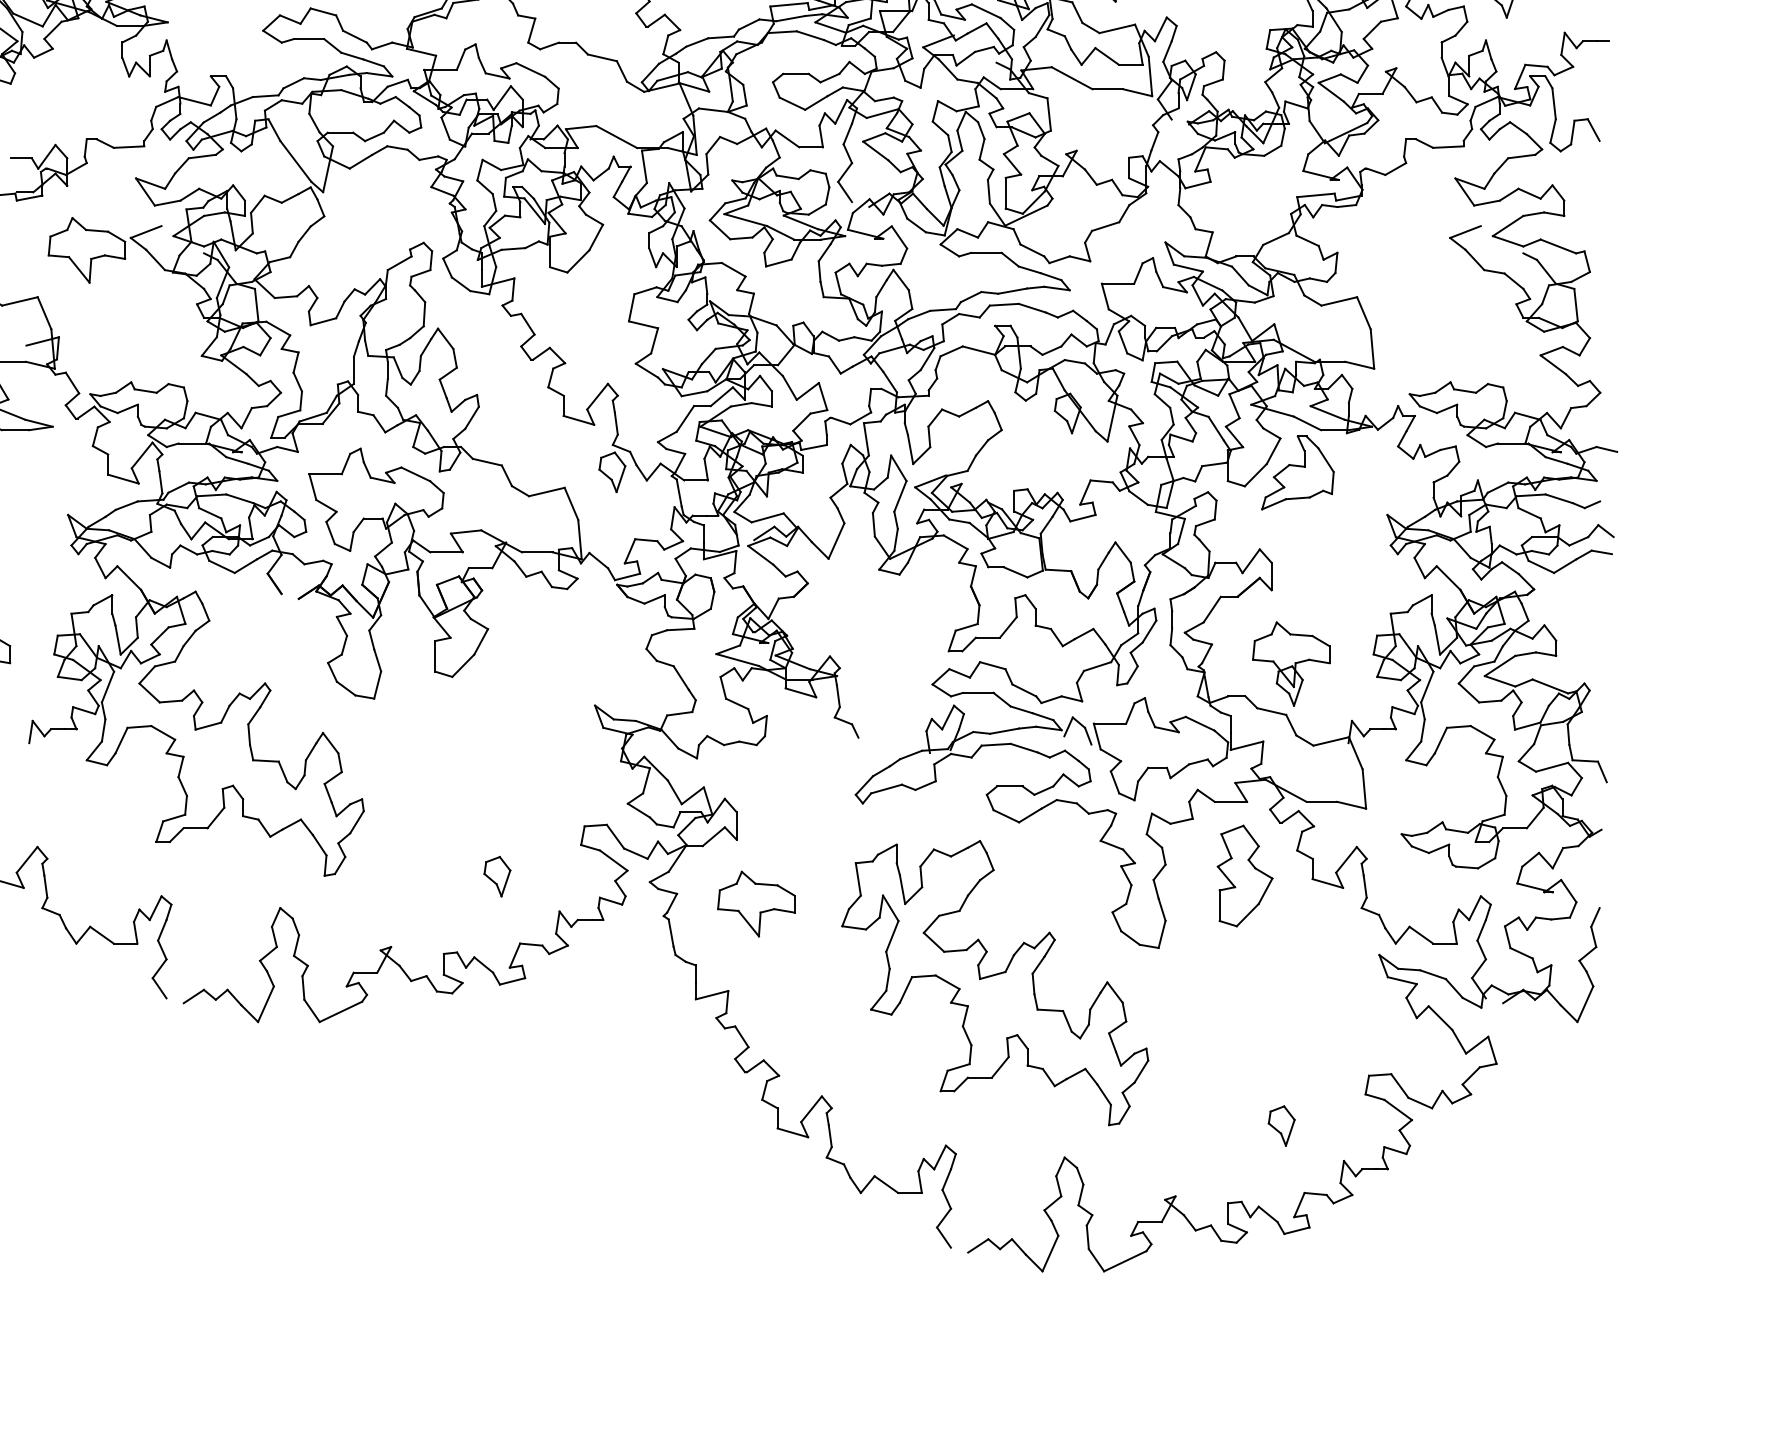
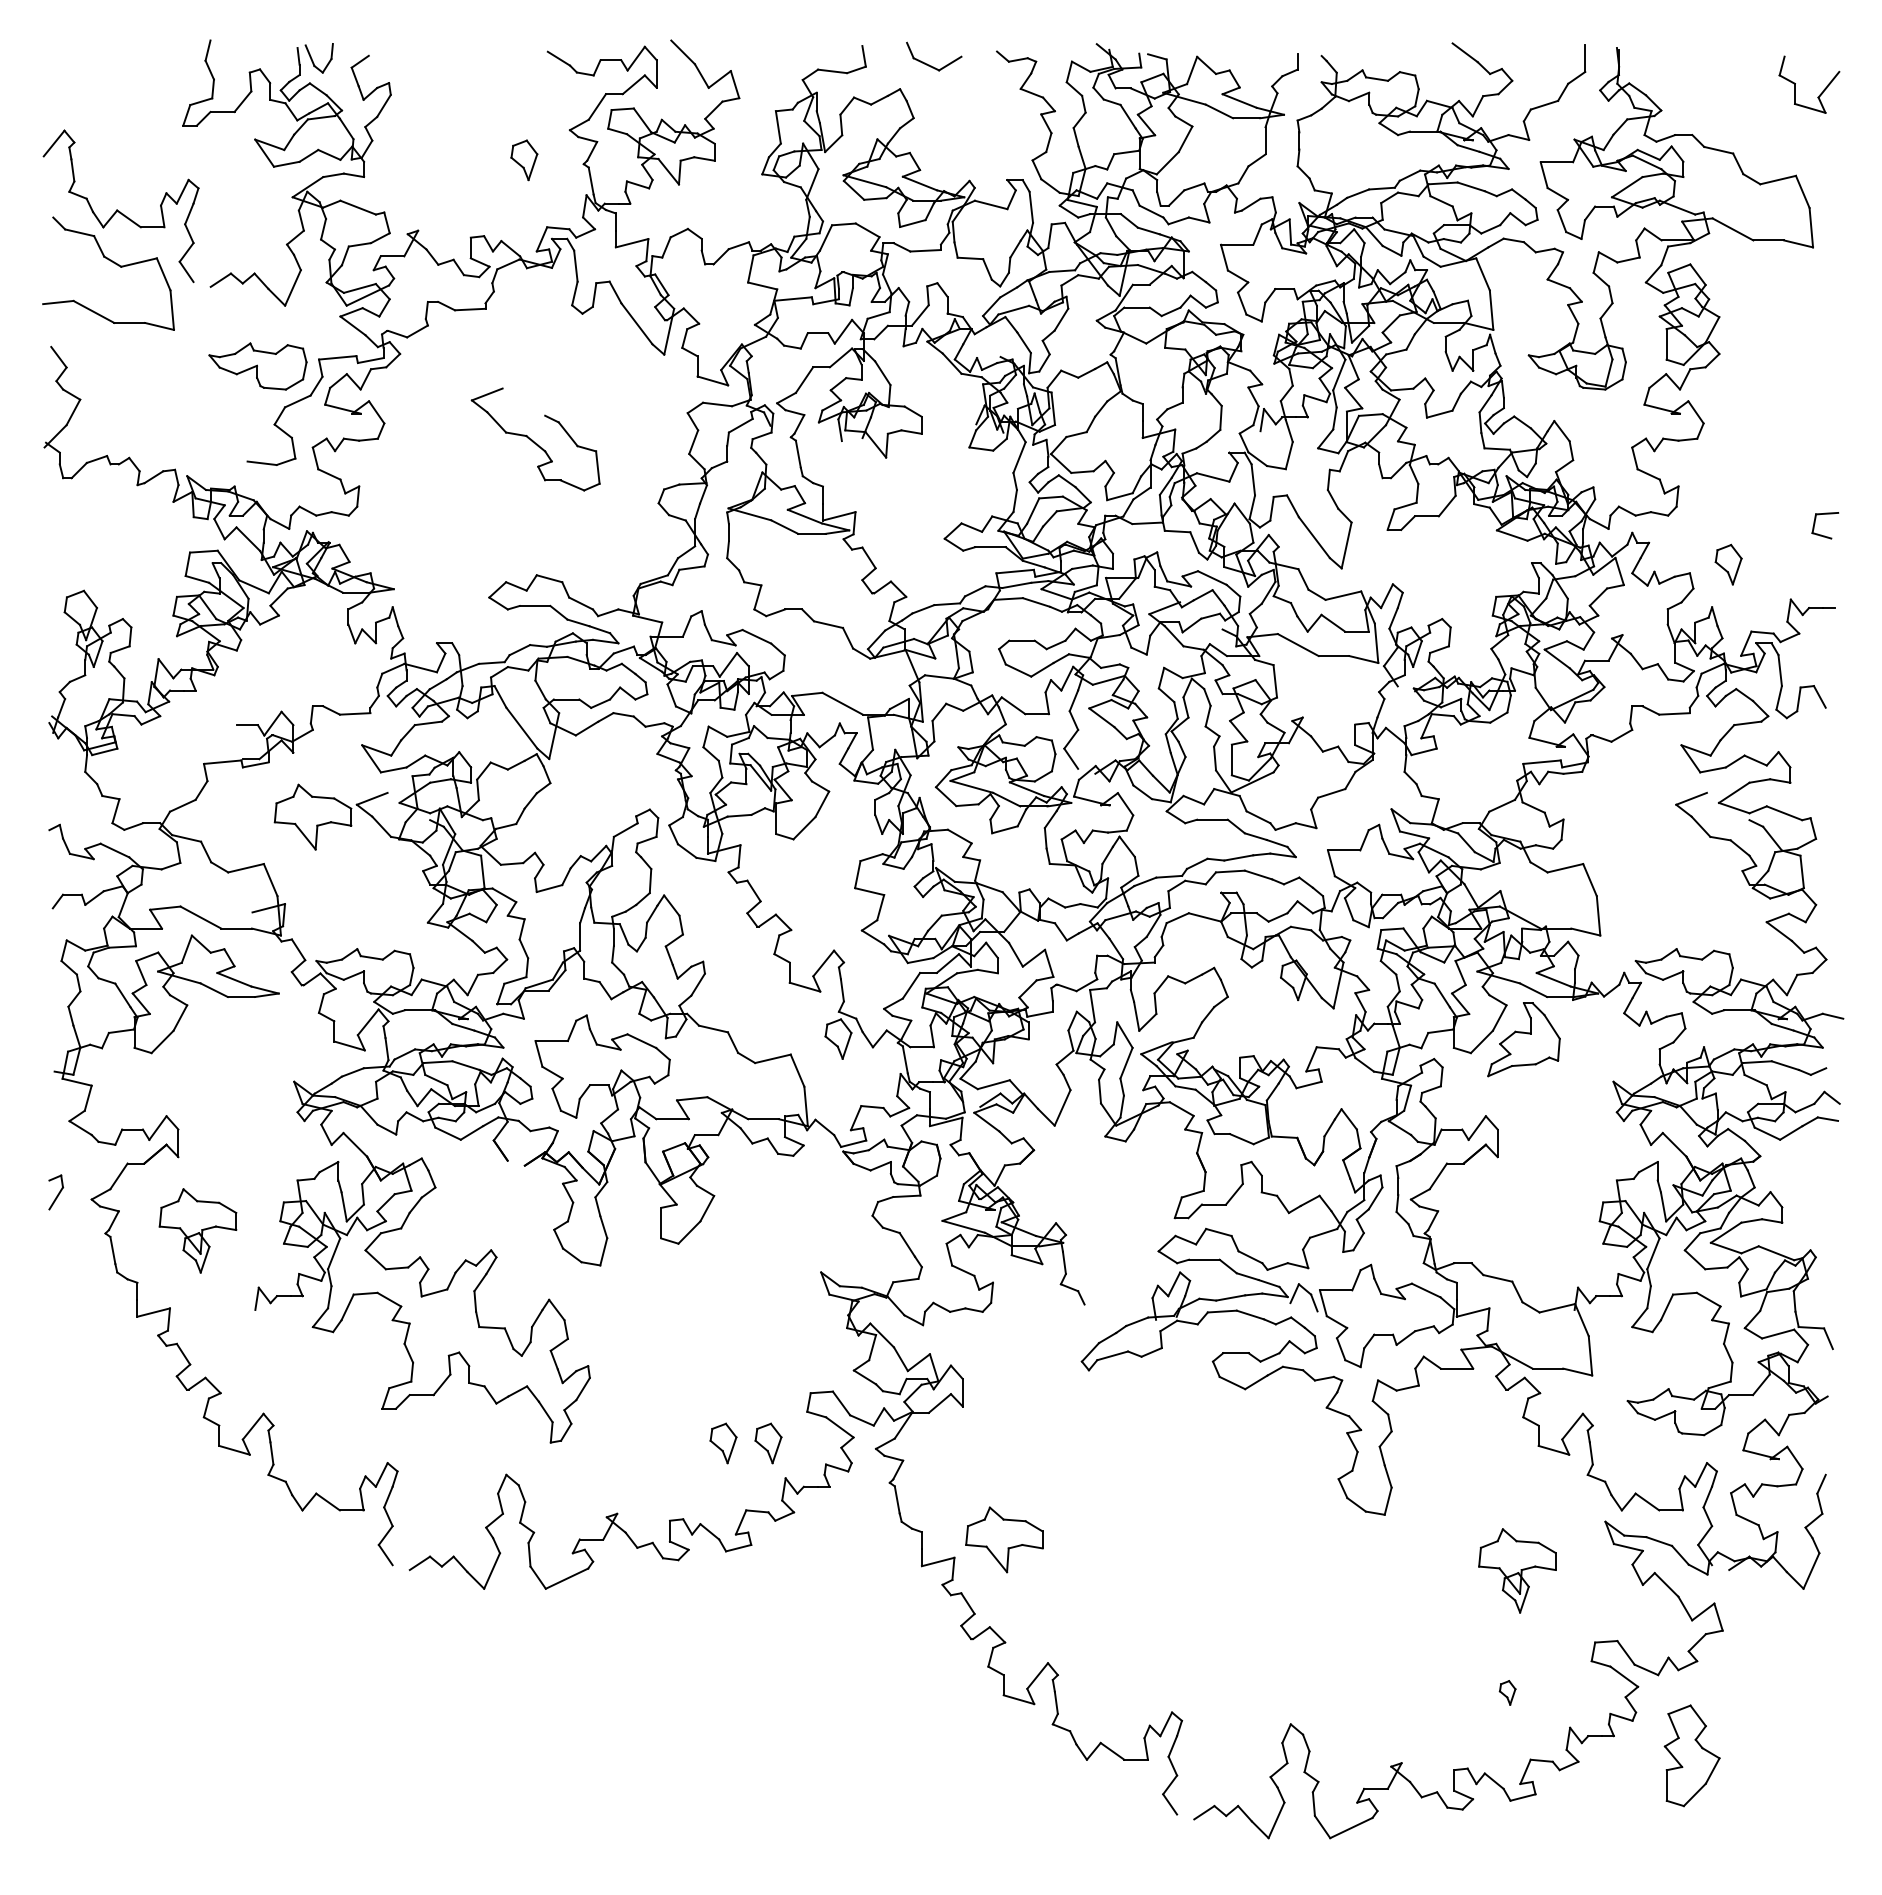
part: (1291, 663) -> (1517, 1570), moved
part: (1244, 875) -> (1691, 1755), moved
part: (542, 876) -> (768, 1443), added
part: (756, 903) -> (1004, 1539), moved
part: (995, 982) -> (1221, 1549), removed
part: (1281, 1125) -> (1507, 1692), size x0.6

